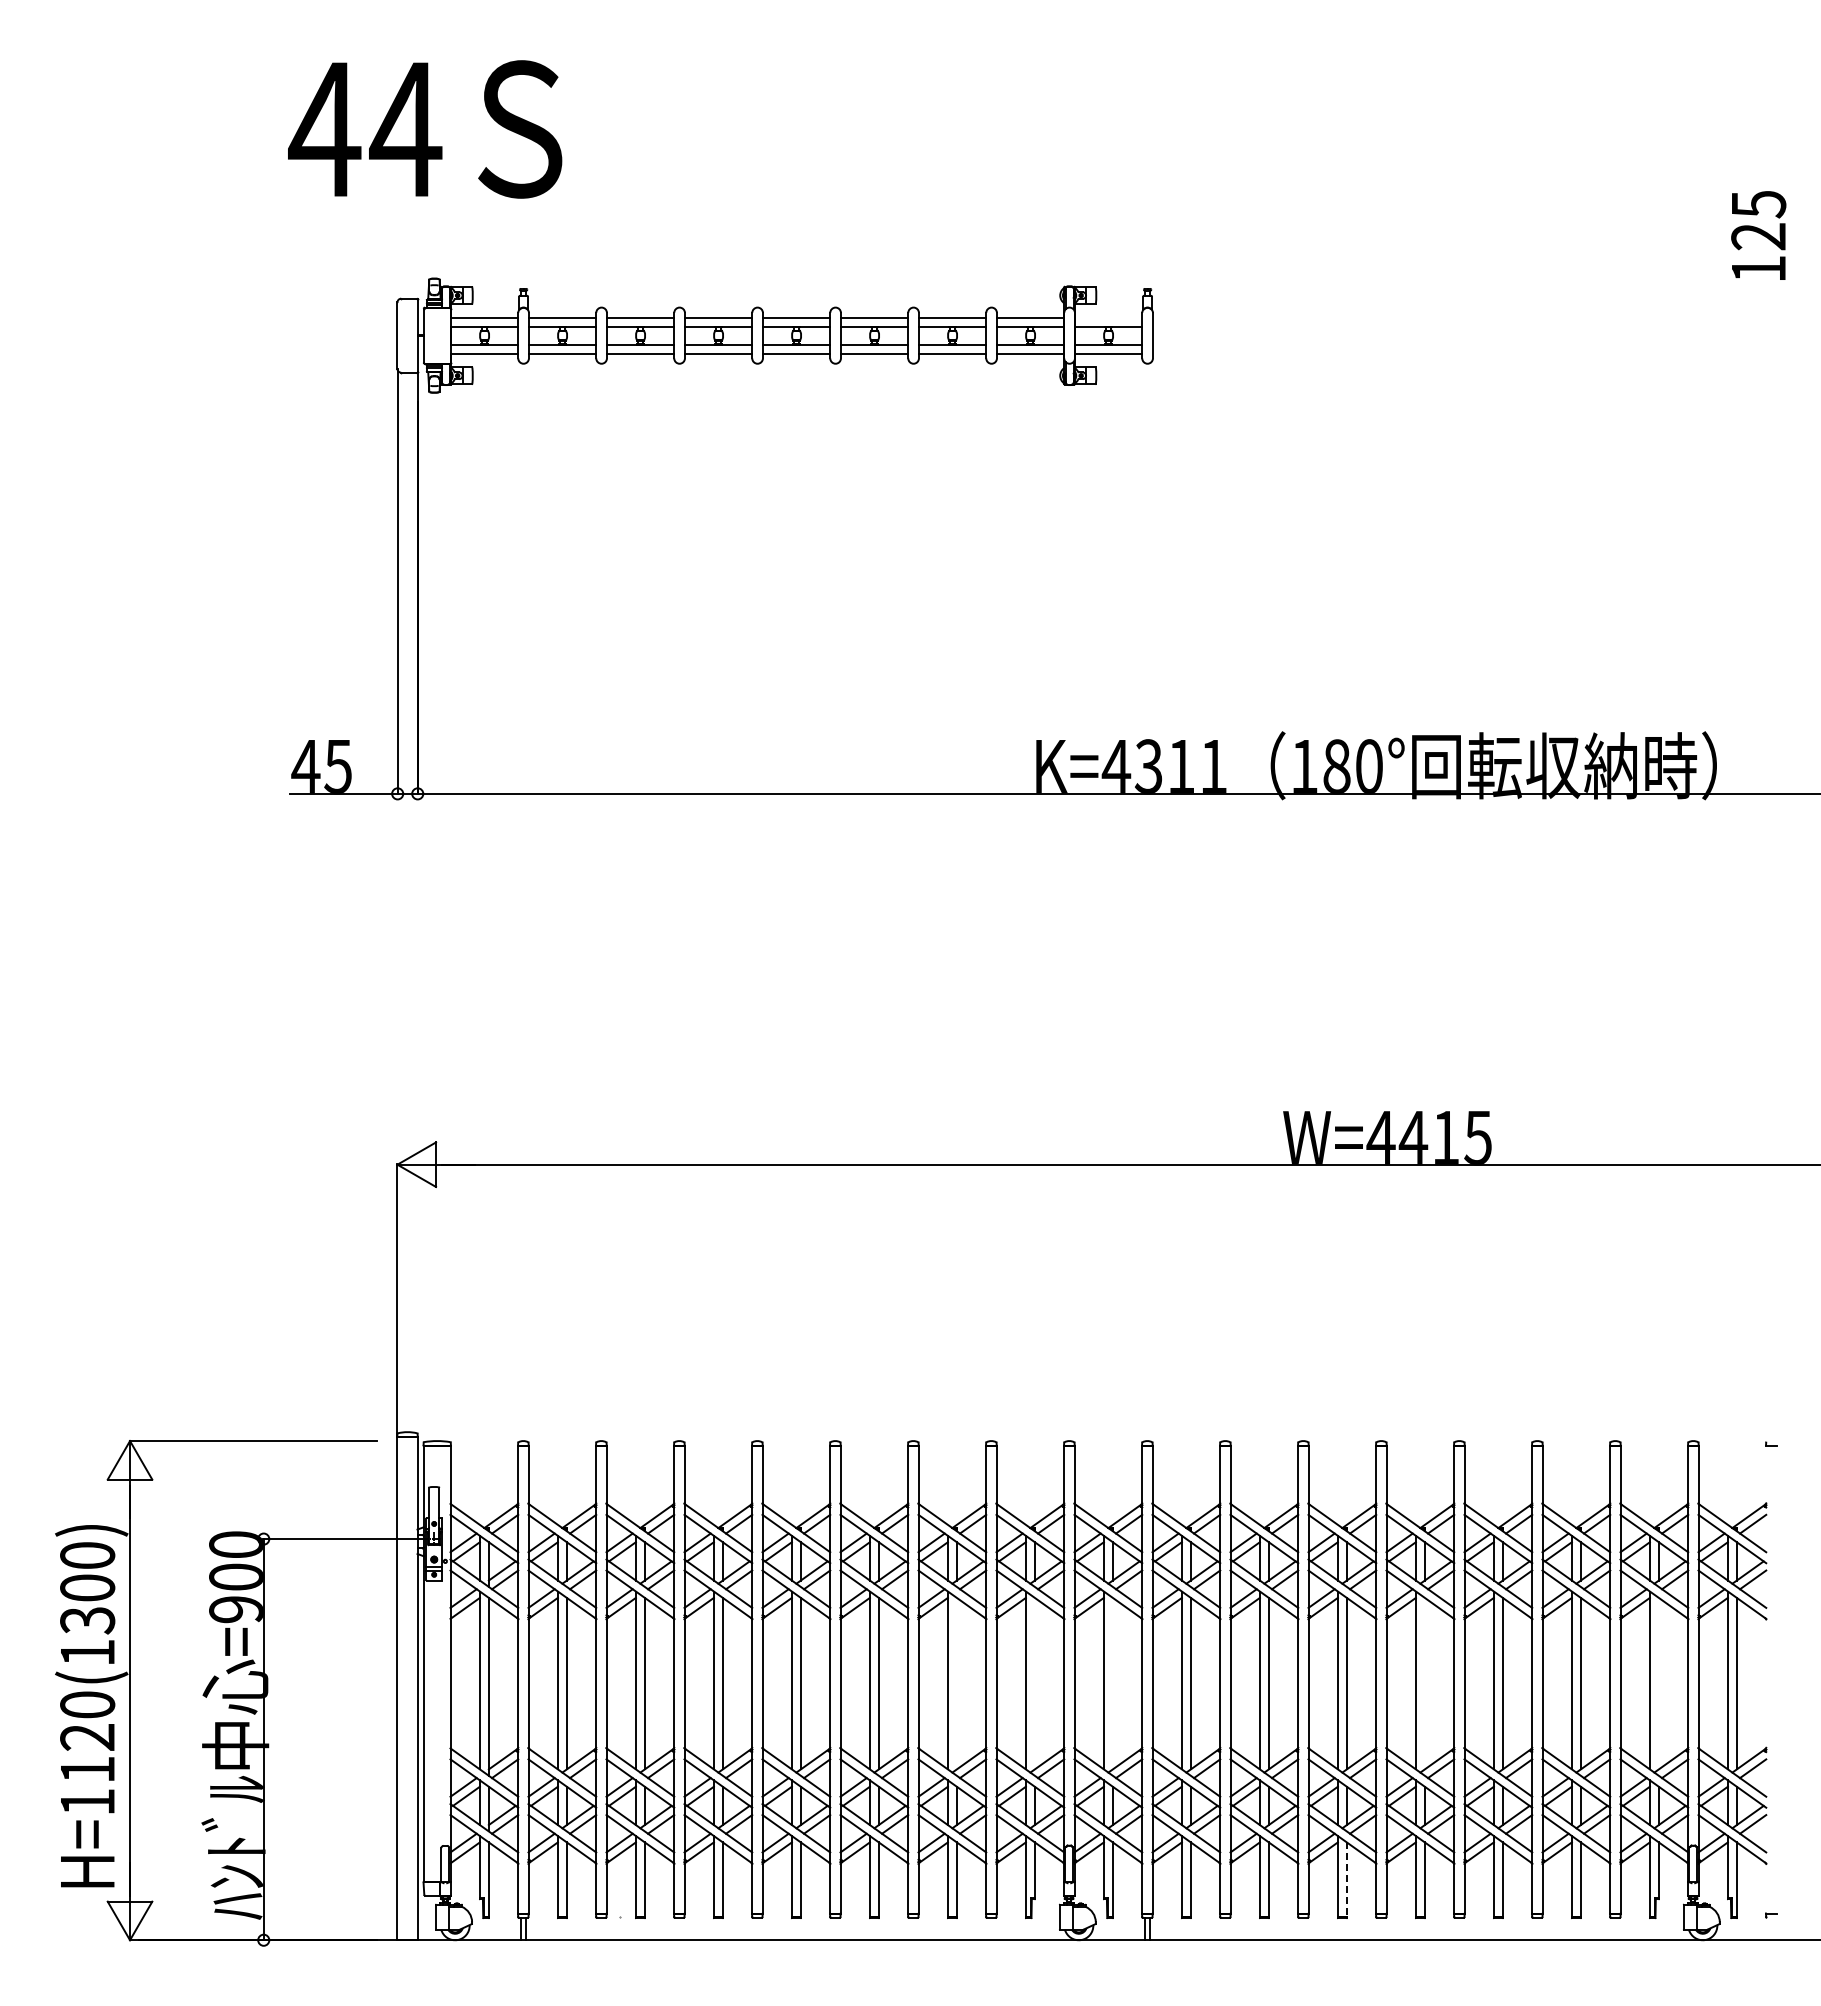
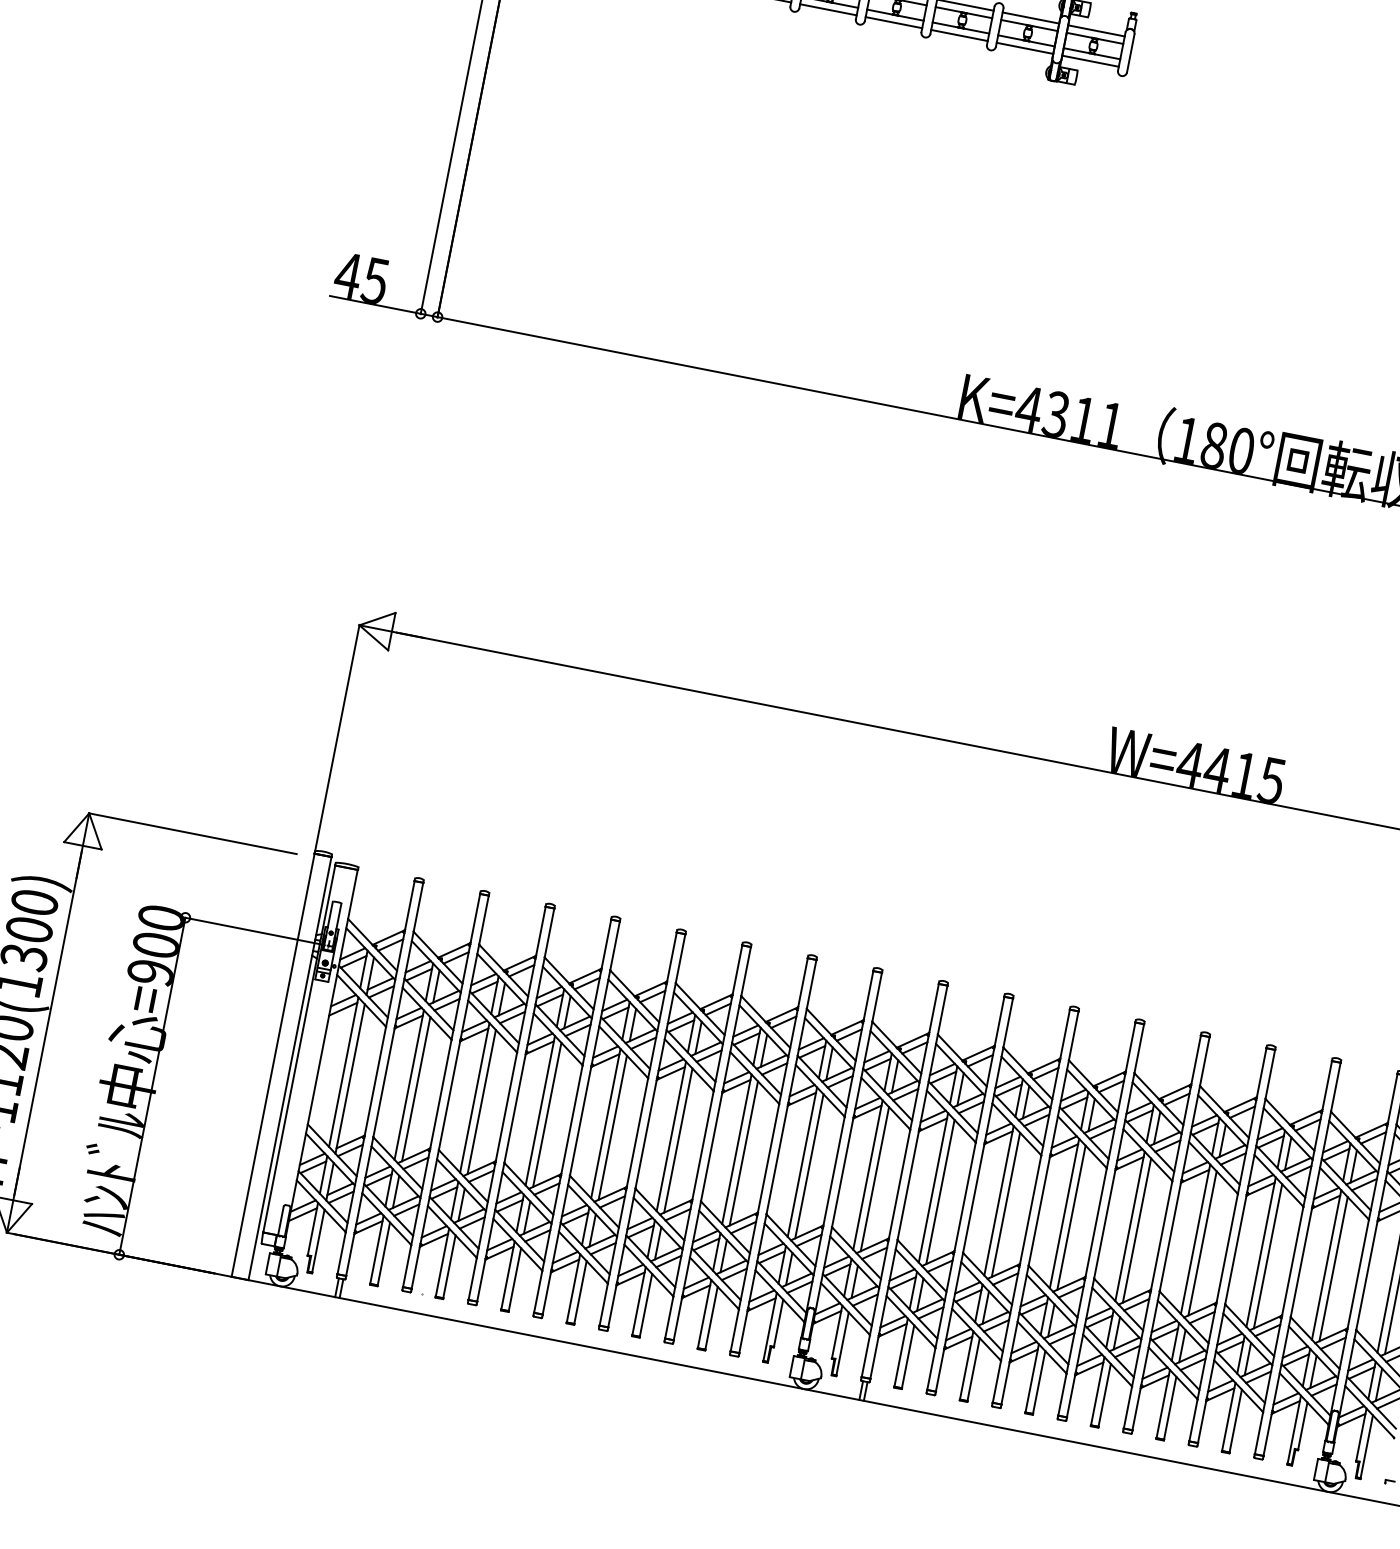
line: (1108, 317) -> (1096, 30), added
line: (956, 1683) -> (743, 1153), added
line: (1034, 1683) -> (809, 1166), added
line: (1112, 1683) -> (874, 1178), added
line: (1424, 1683) -> (1136, 1230), added
line: (1658, 1683) -> (1333, 1268), added
line: (1346, 1880) -> (1038, 1383), dashed -> solid

